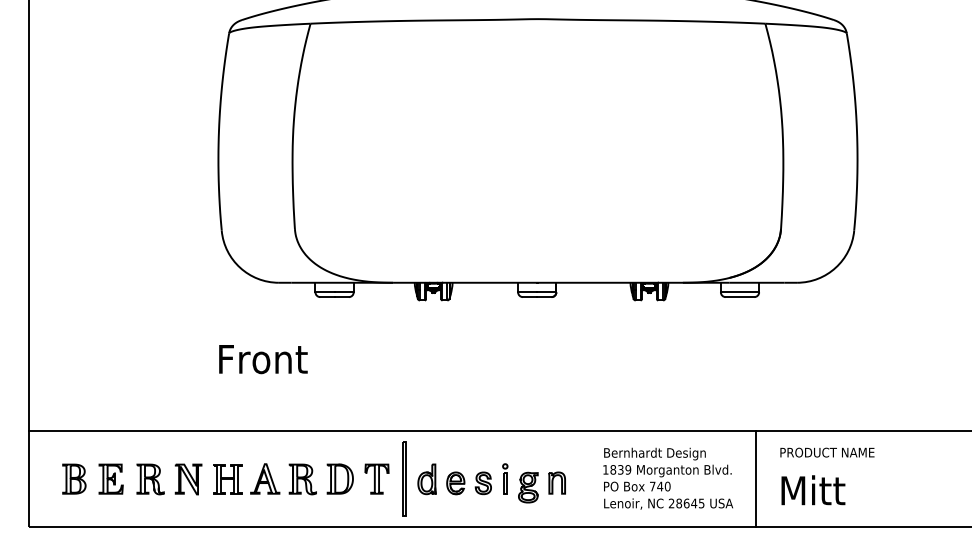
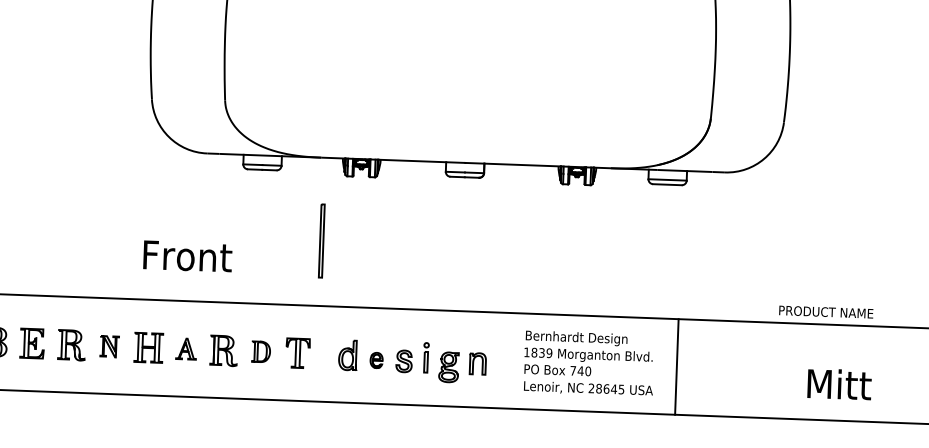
text: (263, 359) -> (187, 256), moved
text: (827, 452) -> (826, 311), moved
part: (265, 478) -> (186, 348), size x0.7
part: (339, 478) -> (260, 351), size x0.7
line: (403, 478) -> (320, 240), moved
part: (188, 479) -> (109, 346), size x0.7
part: (455, 483) -> (376, 360), size x0.7
text: (813, 490) -> (839, 384), moved

